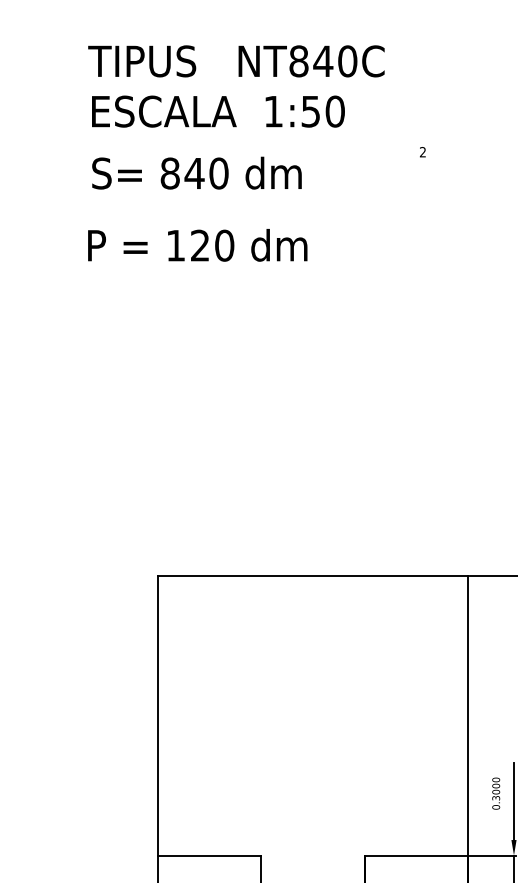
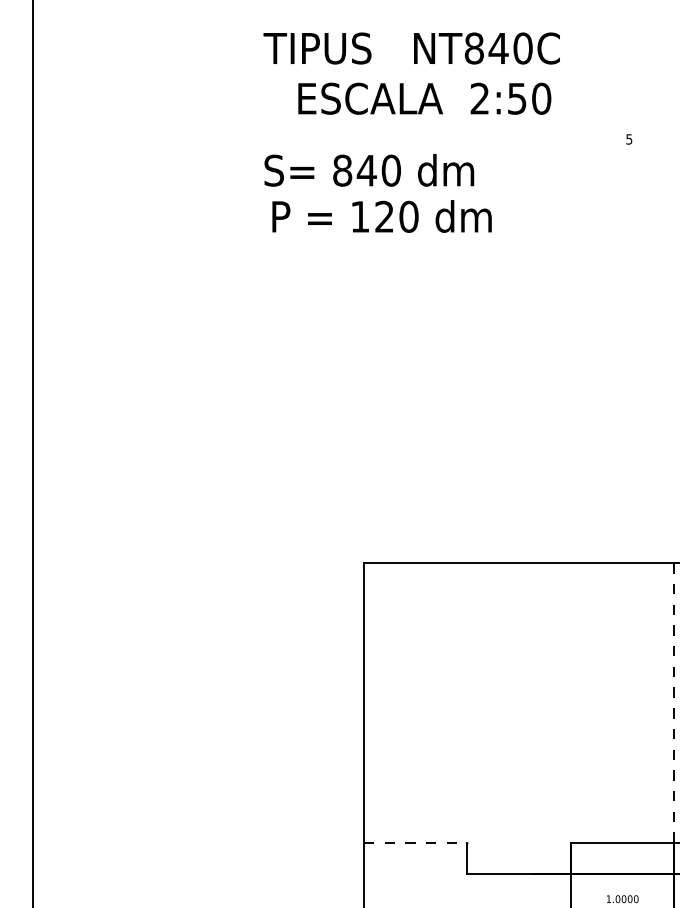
text: (236, 61) -> (411, 48), moved
text: (273, 111) -> (479, 98), 1:50 -> 2:50
text: (423, 152) -> (629, 139), 2 -> 5
text: (197, 172) -> (369, 169), moved
text: (197, 245) -> (381, 216), moved
line: (468, 716) -> (674, 703), solid -> dashed
line: (209, 855) -> (415, 842), solid -> dashed

